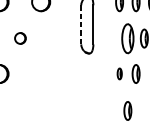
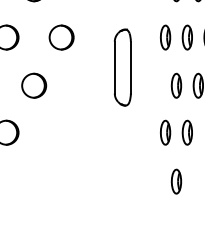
line: (81, 24) -> (114, 67), dashed -> solid
part: (20, 38) -> (34, 85), size x1.67
part: (127, 38) -> (176, 85), size x0.62
part: (119, 73) -> (165, 132), size x1.67

